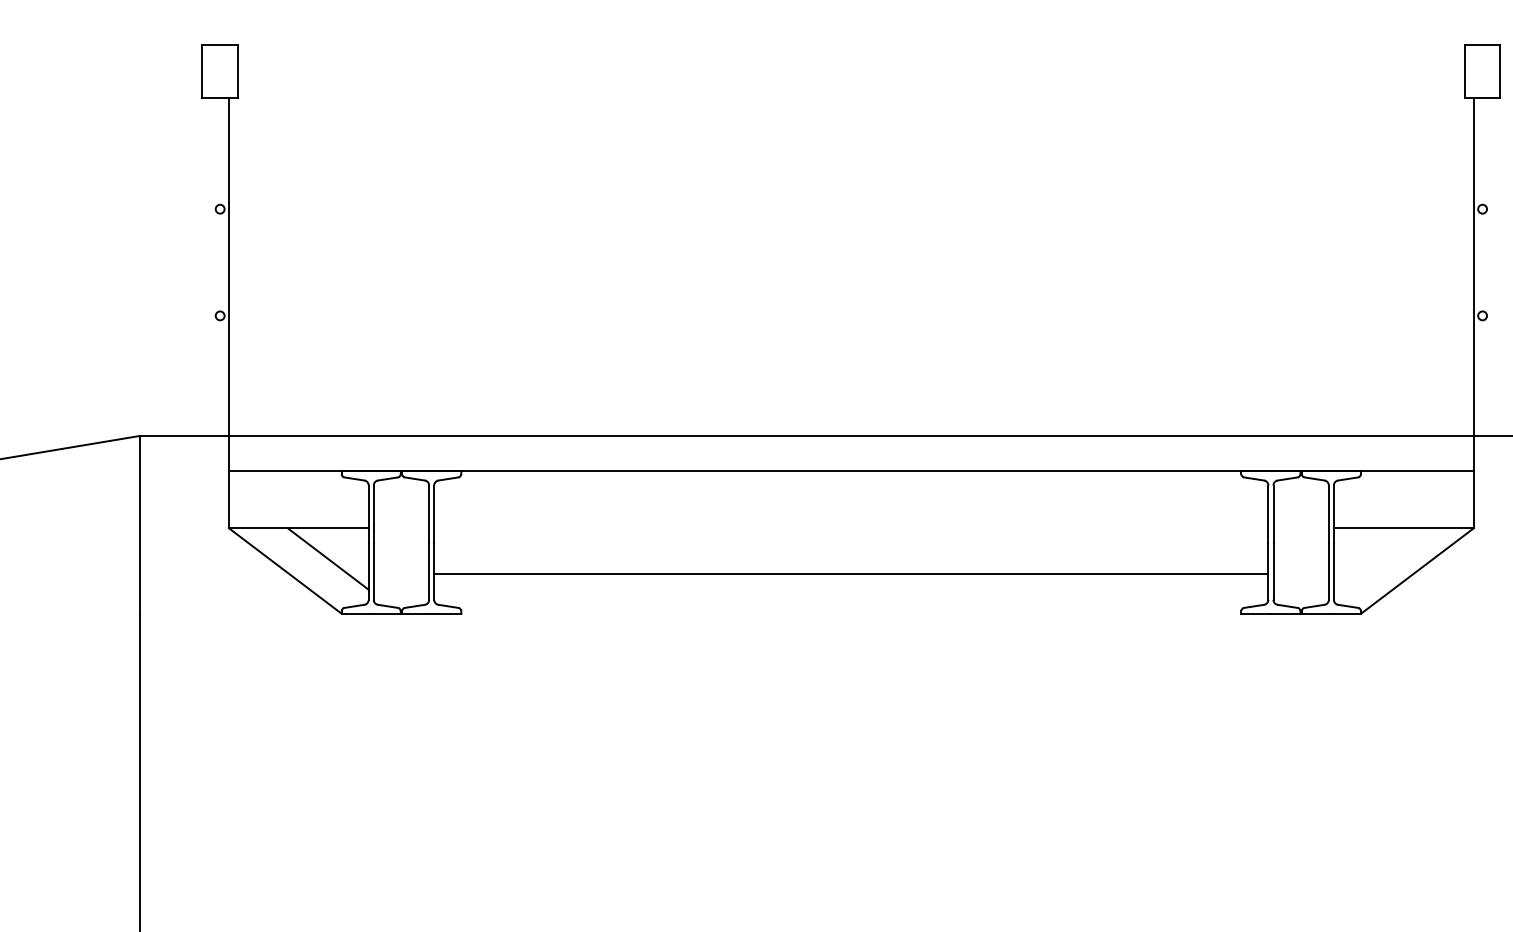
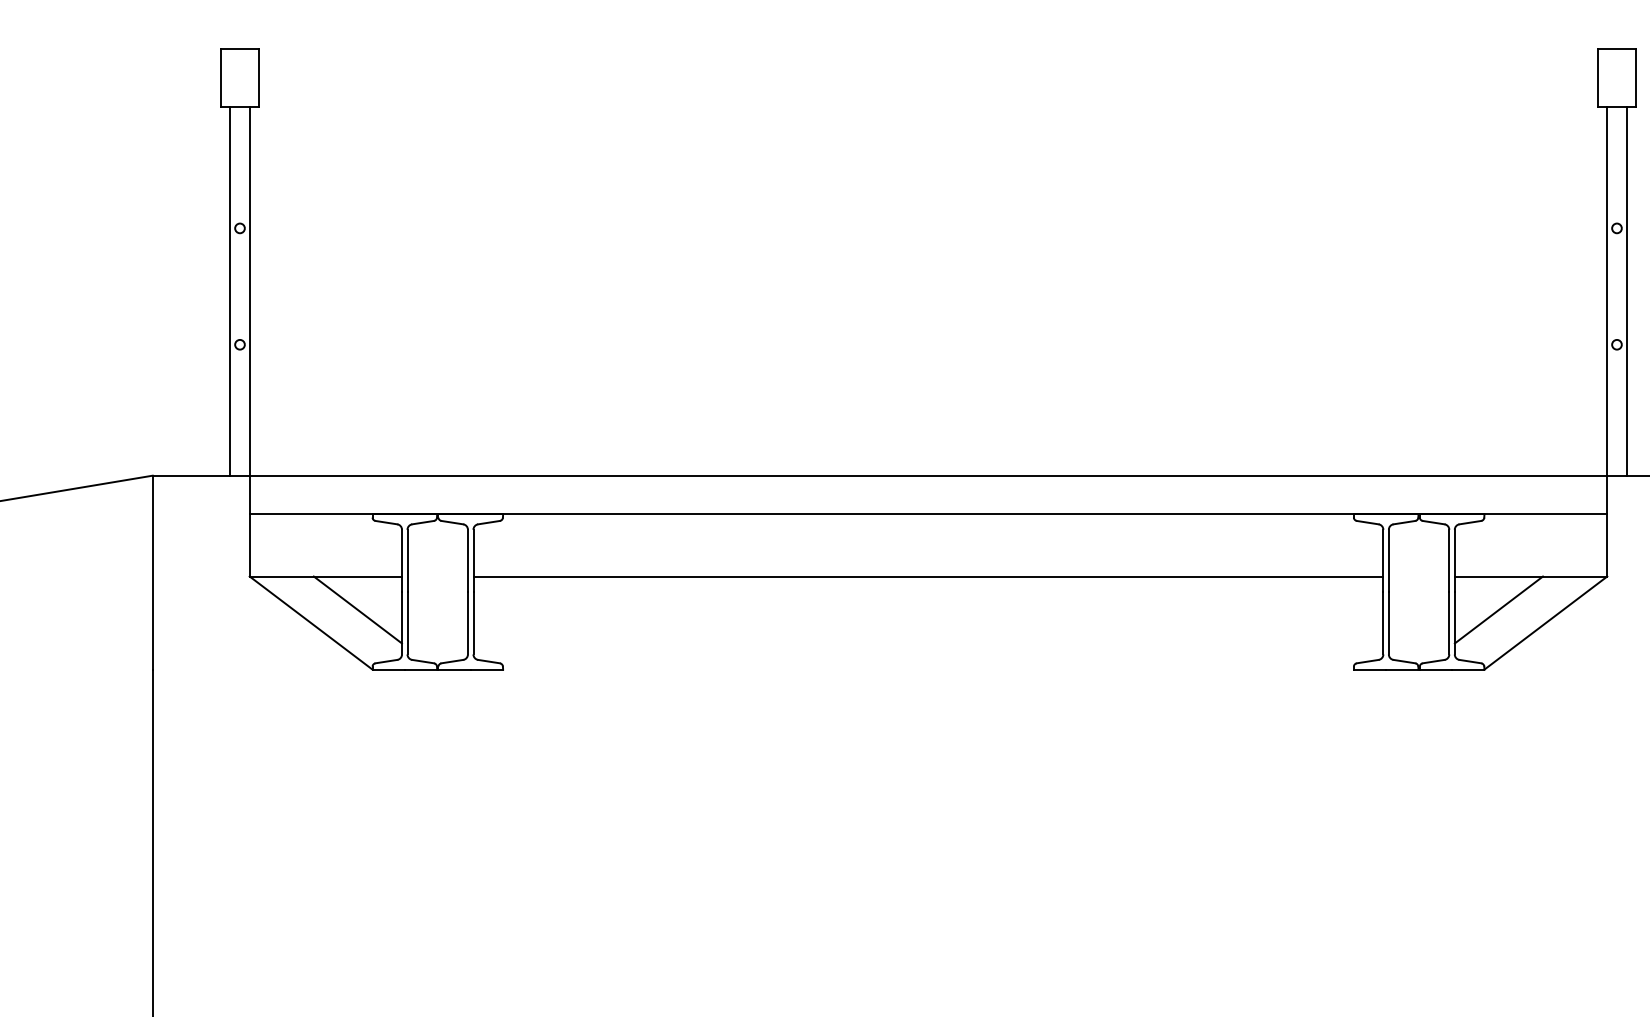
line: (211, 267) -> (230, 291), added
line: (1491, 267) -> (1626, 291), added
line: (1373, 558) -> (1498, 609), added
line: (851, 574) -> (928, 576), moved

